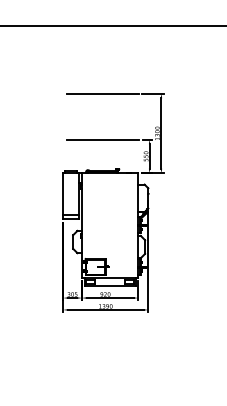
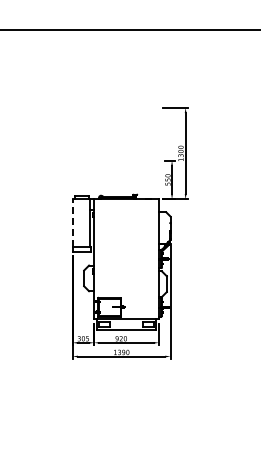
line: (103, 93) -> (118, 107), removed
line: (103, 139) -> (118, 160), removed
line: (63, 194) -> (72, 223), solid -> dashed

